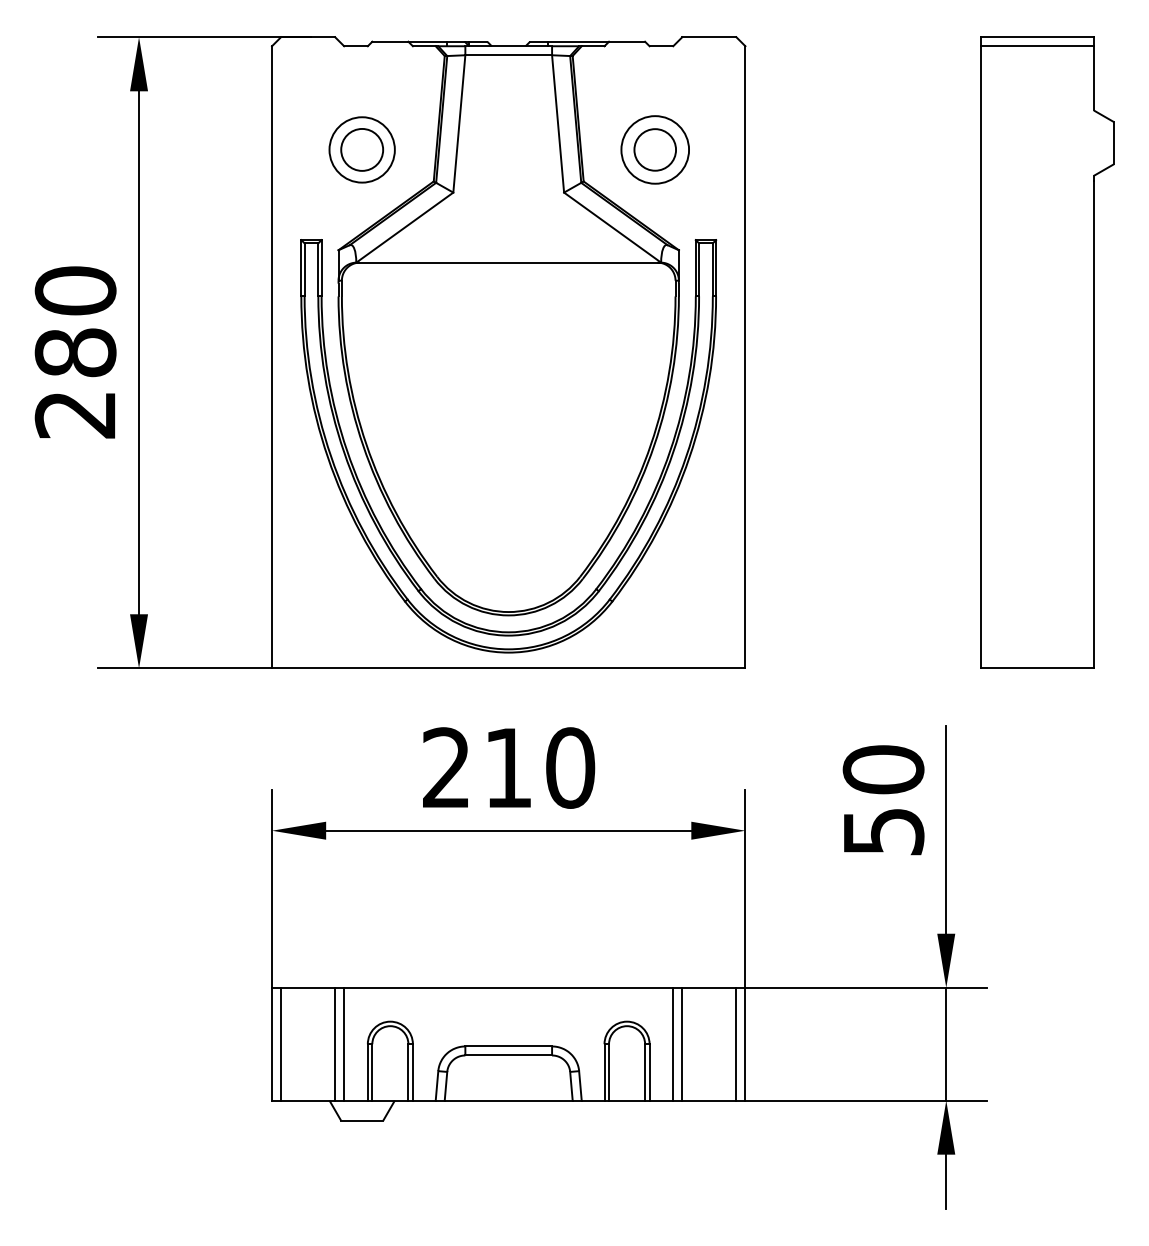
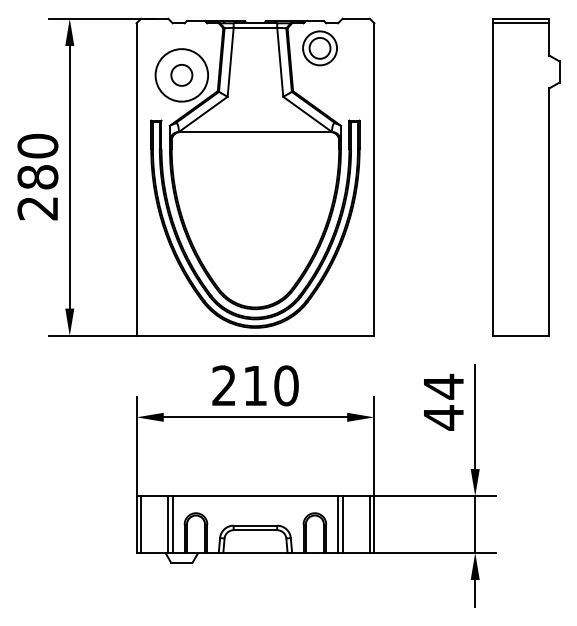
circle: (361, 148) -> (181, 74), size x1.6
part: (654, 150) -> (319, 48), moved
text: (883, 799) -> (443, 401), 50 -> 44

